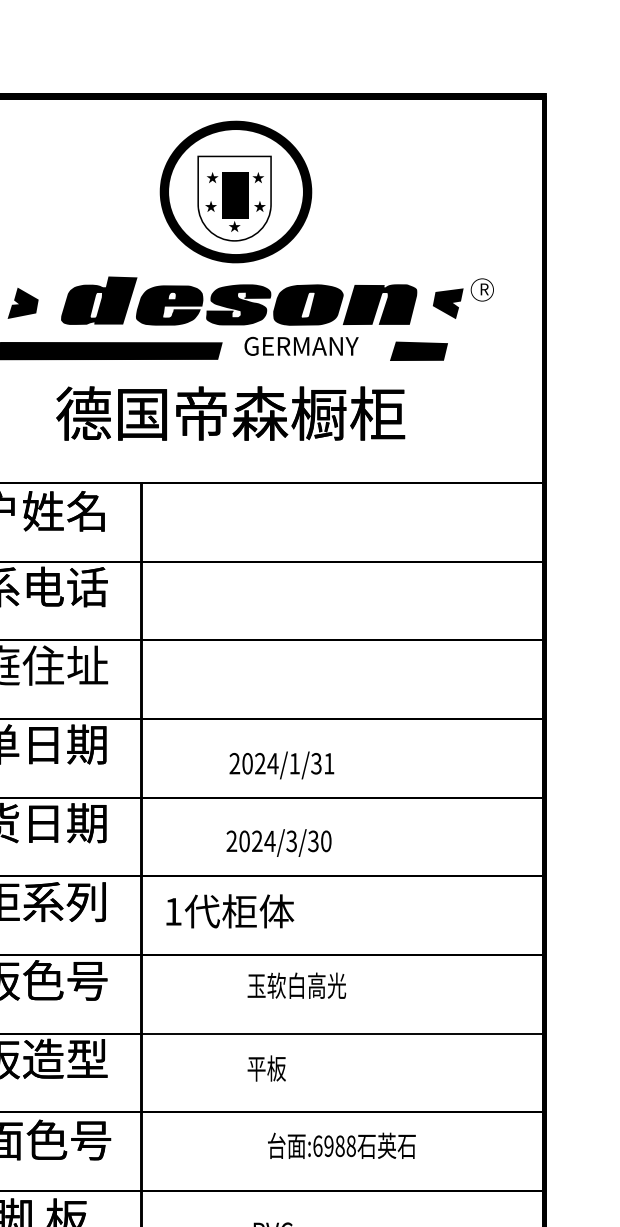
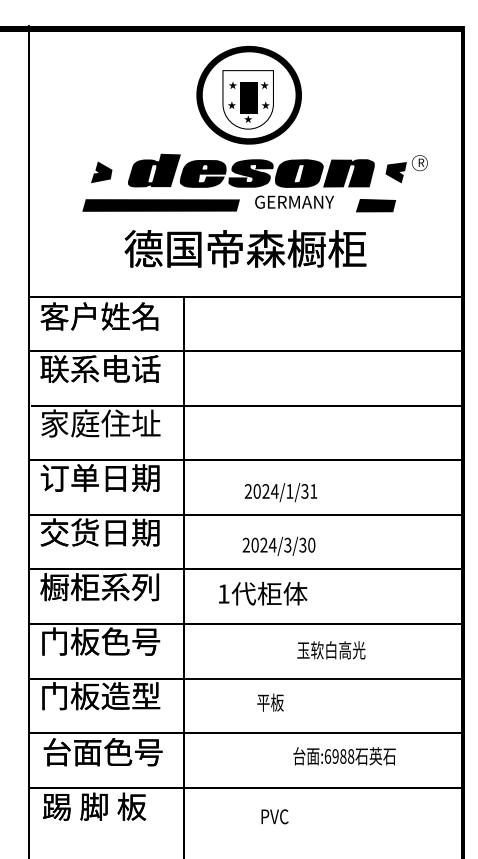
text: (230, 911) -> (263, 593), moved
text: (297, 986) -> (331, 650), moved
text: (341, 1146) -> (344, 756), moved

